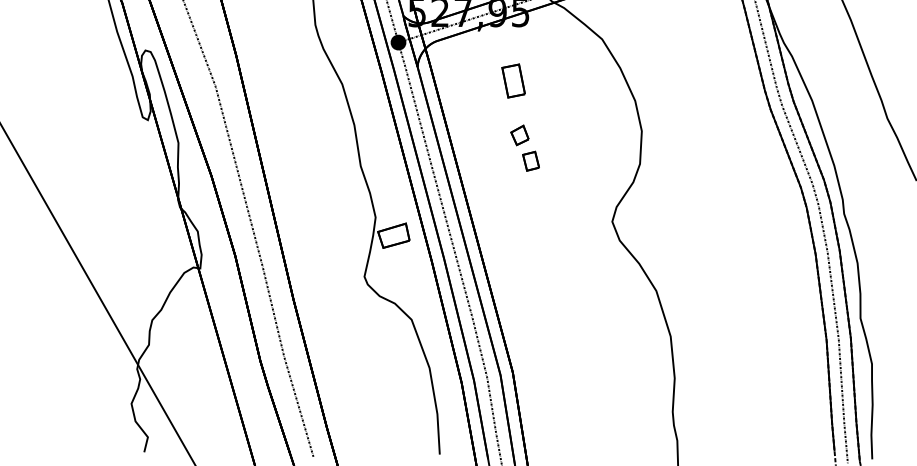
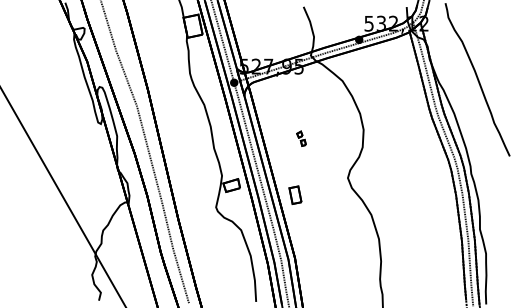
part: (513, 79) -> (295, 194), moved
part: (524, 147) -> (301, 138), size x0.6

